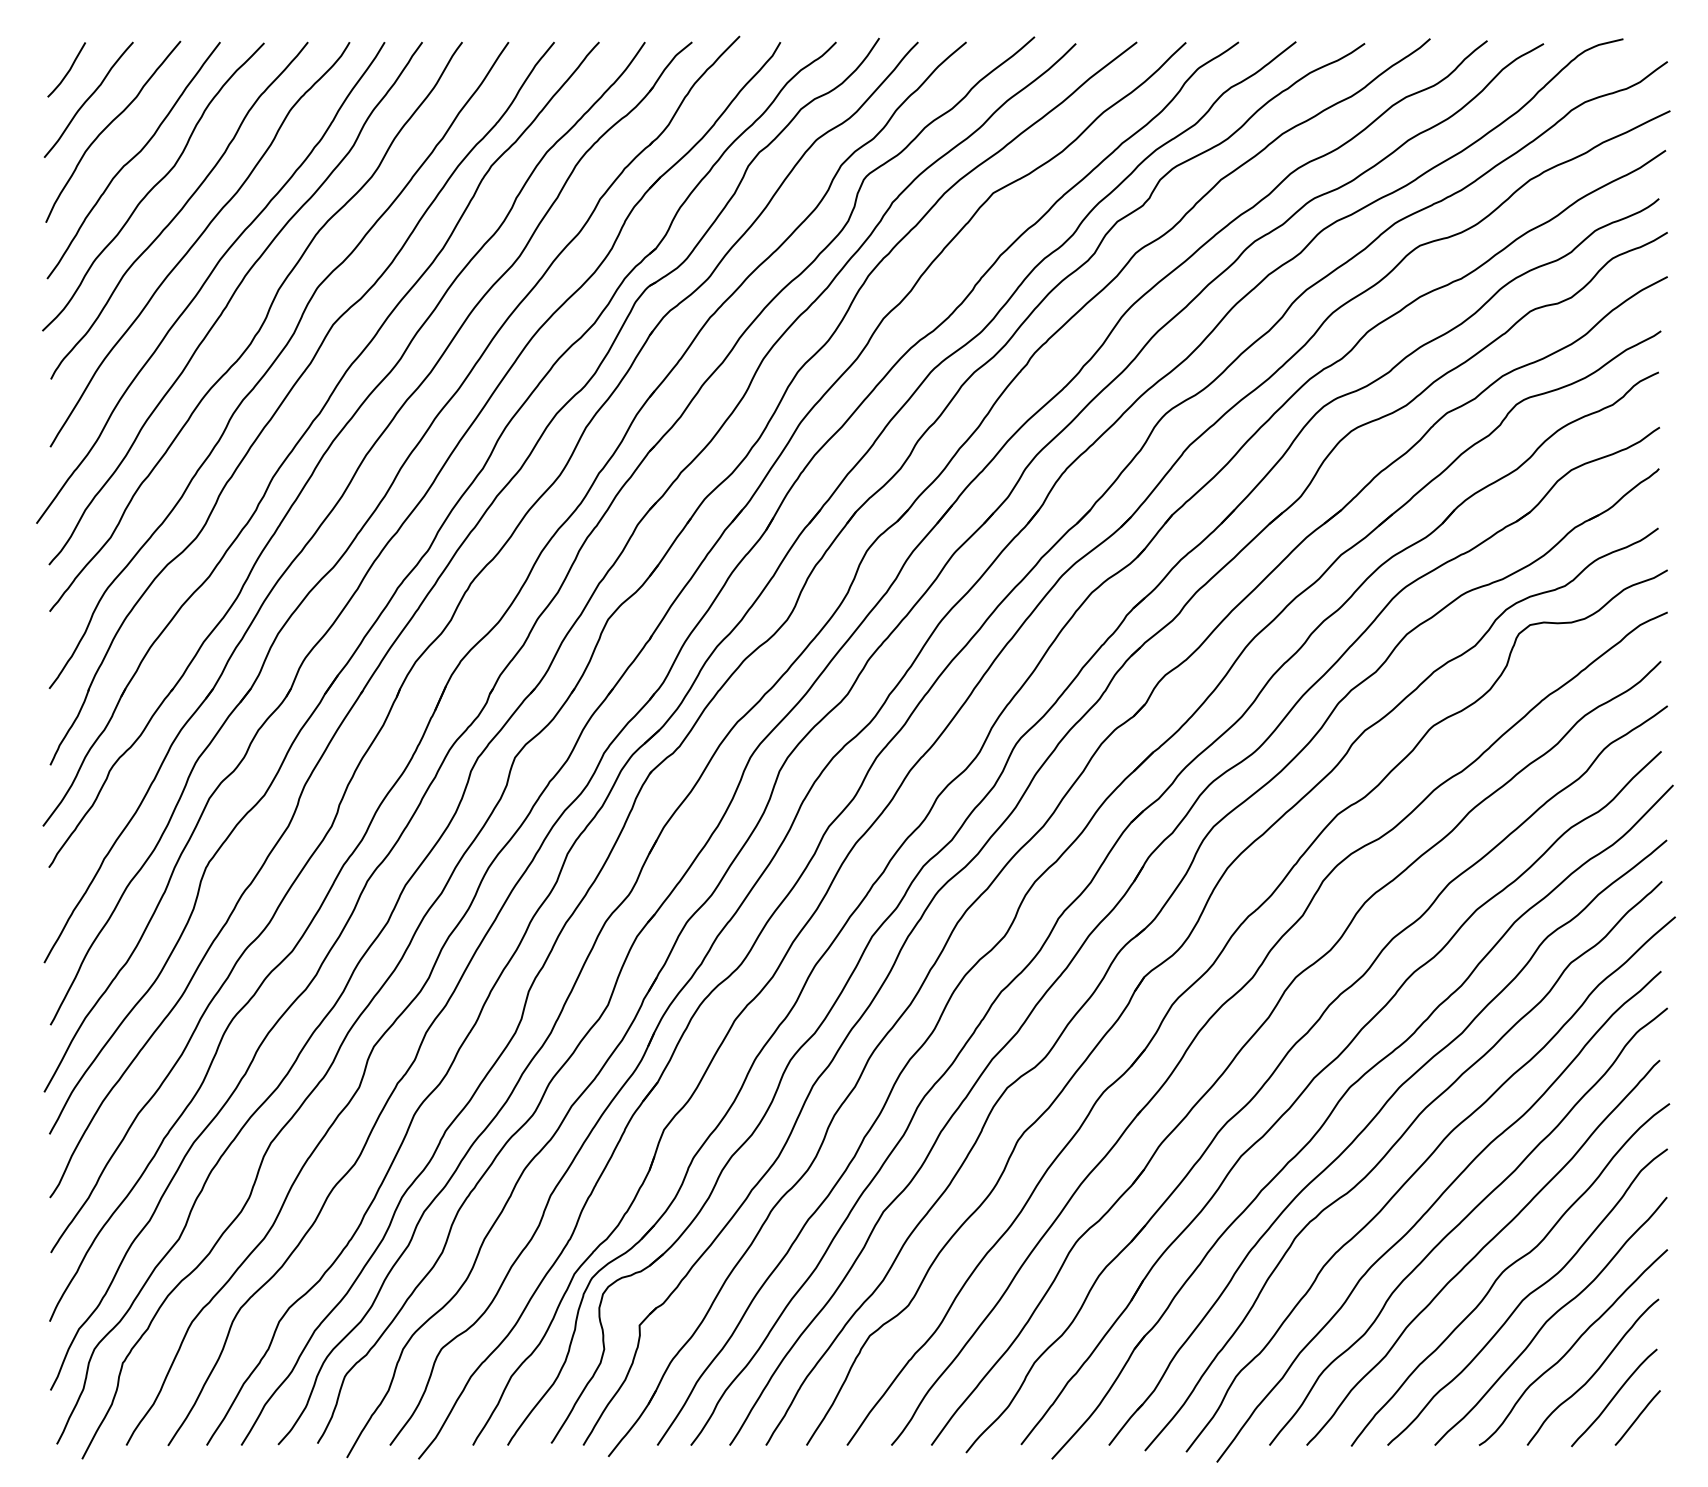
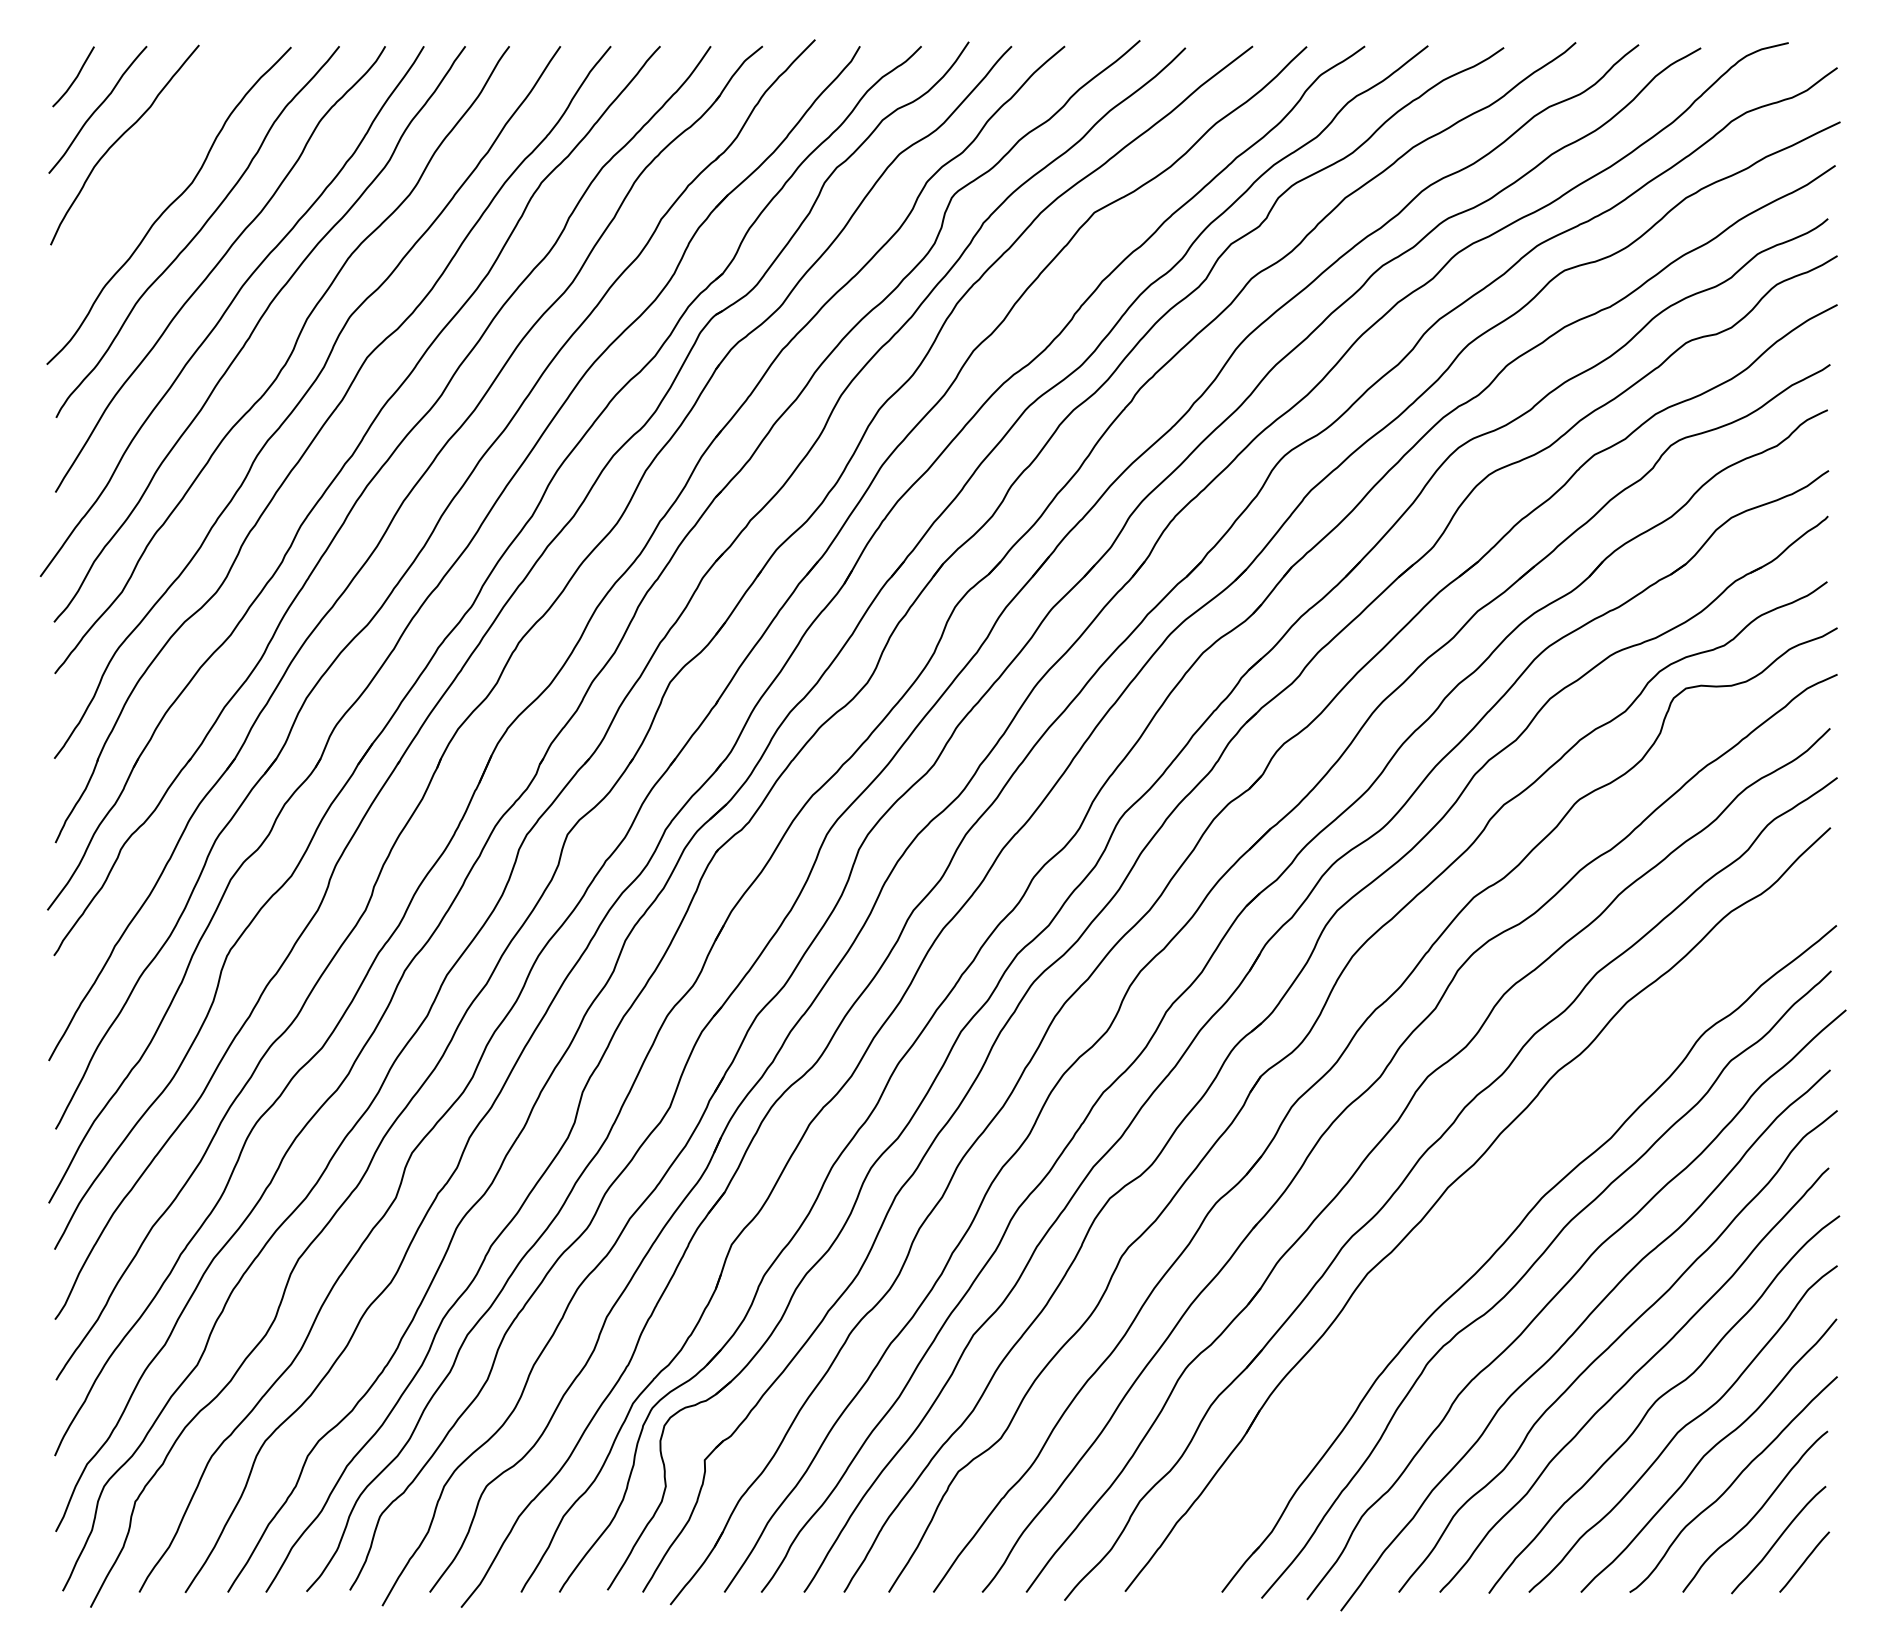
curve: (133, 159) -> (147, 175), removed
part: (1337, 1105) -> (1473, 1217), removed

